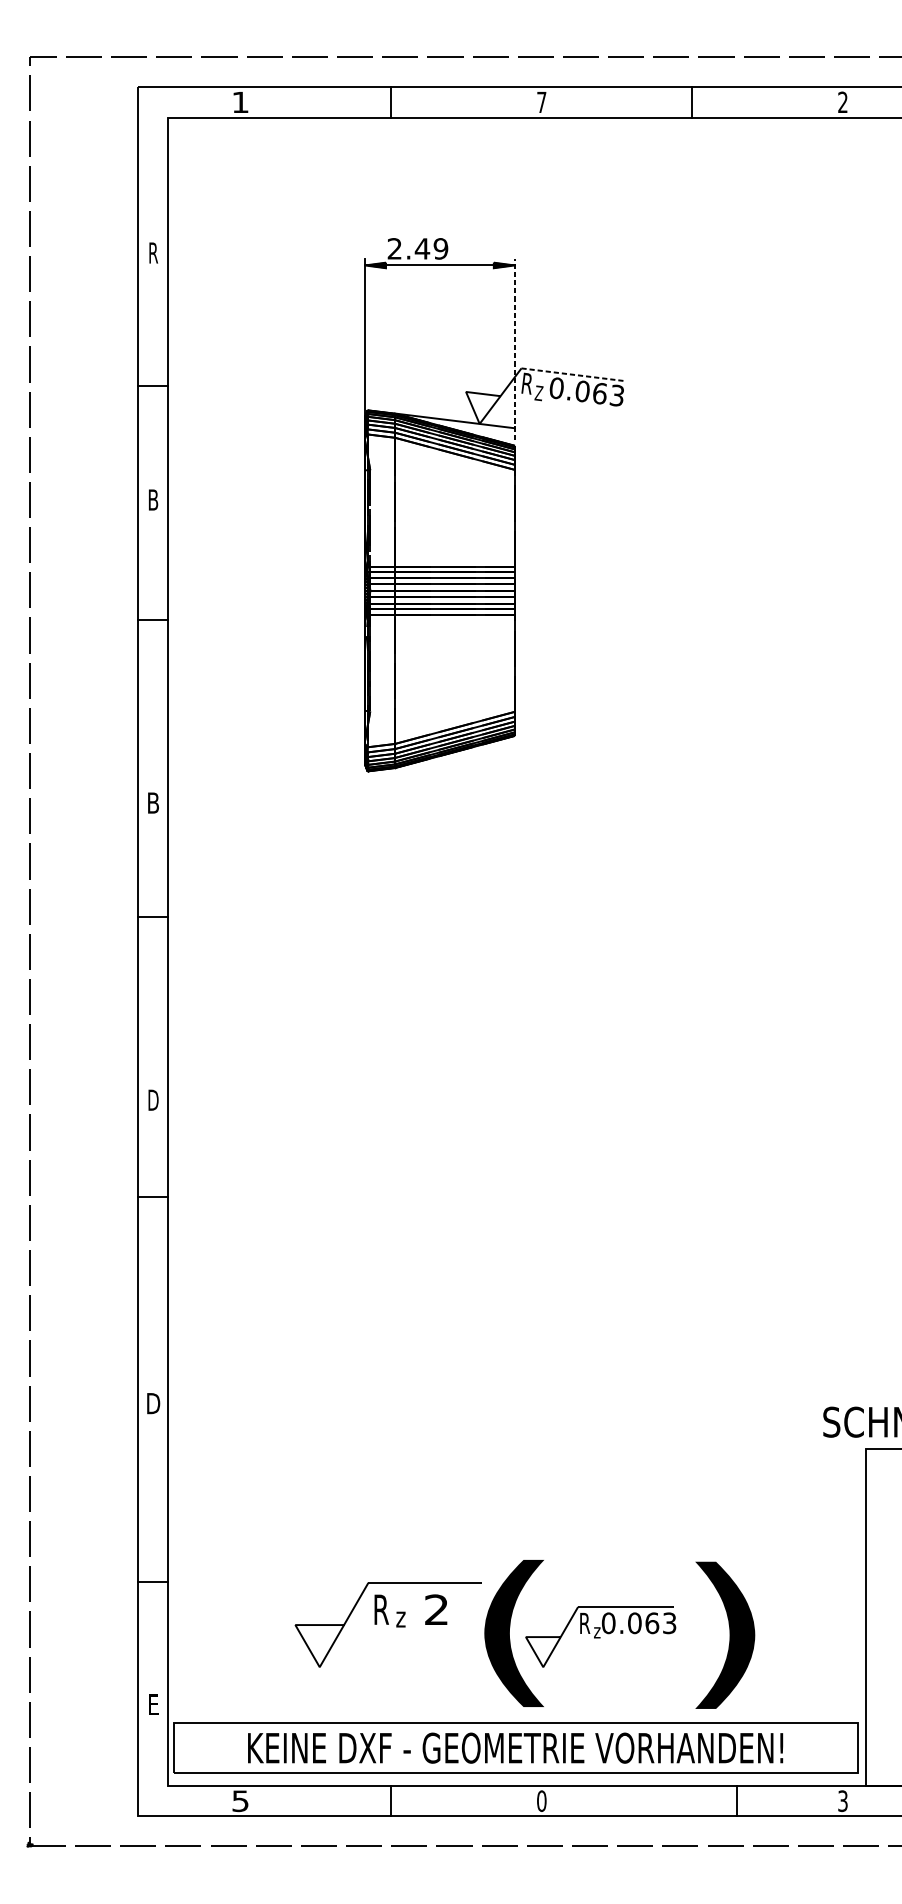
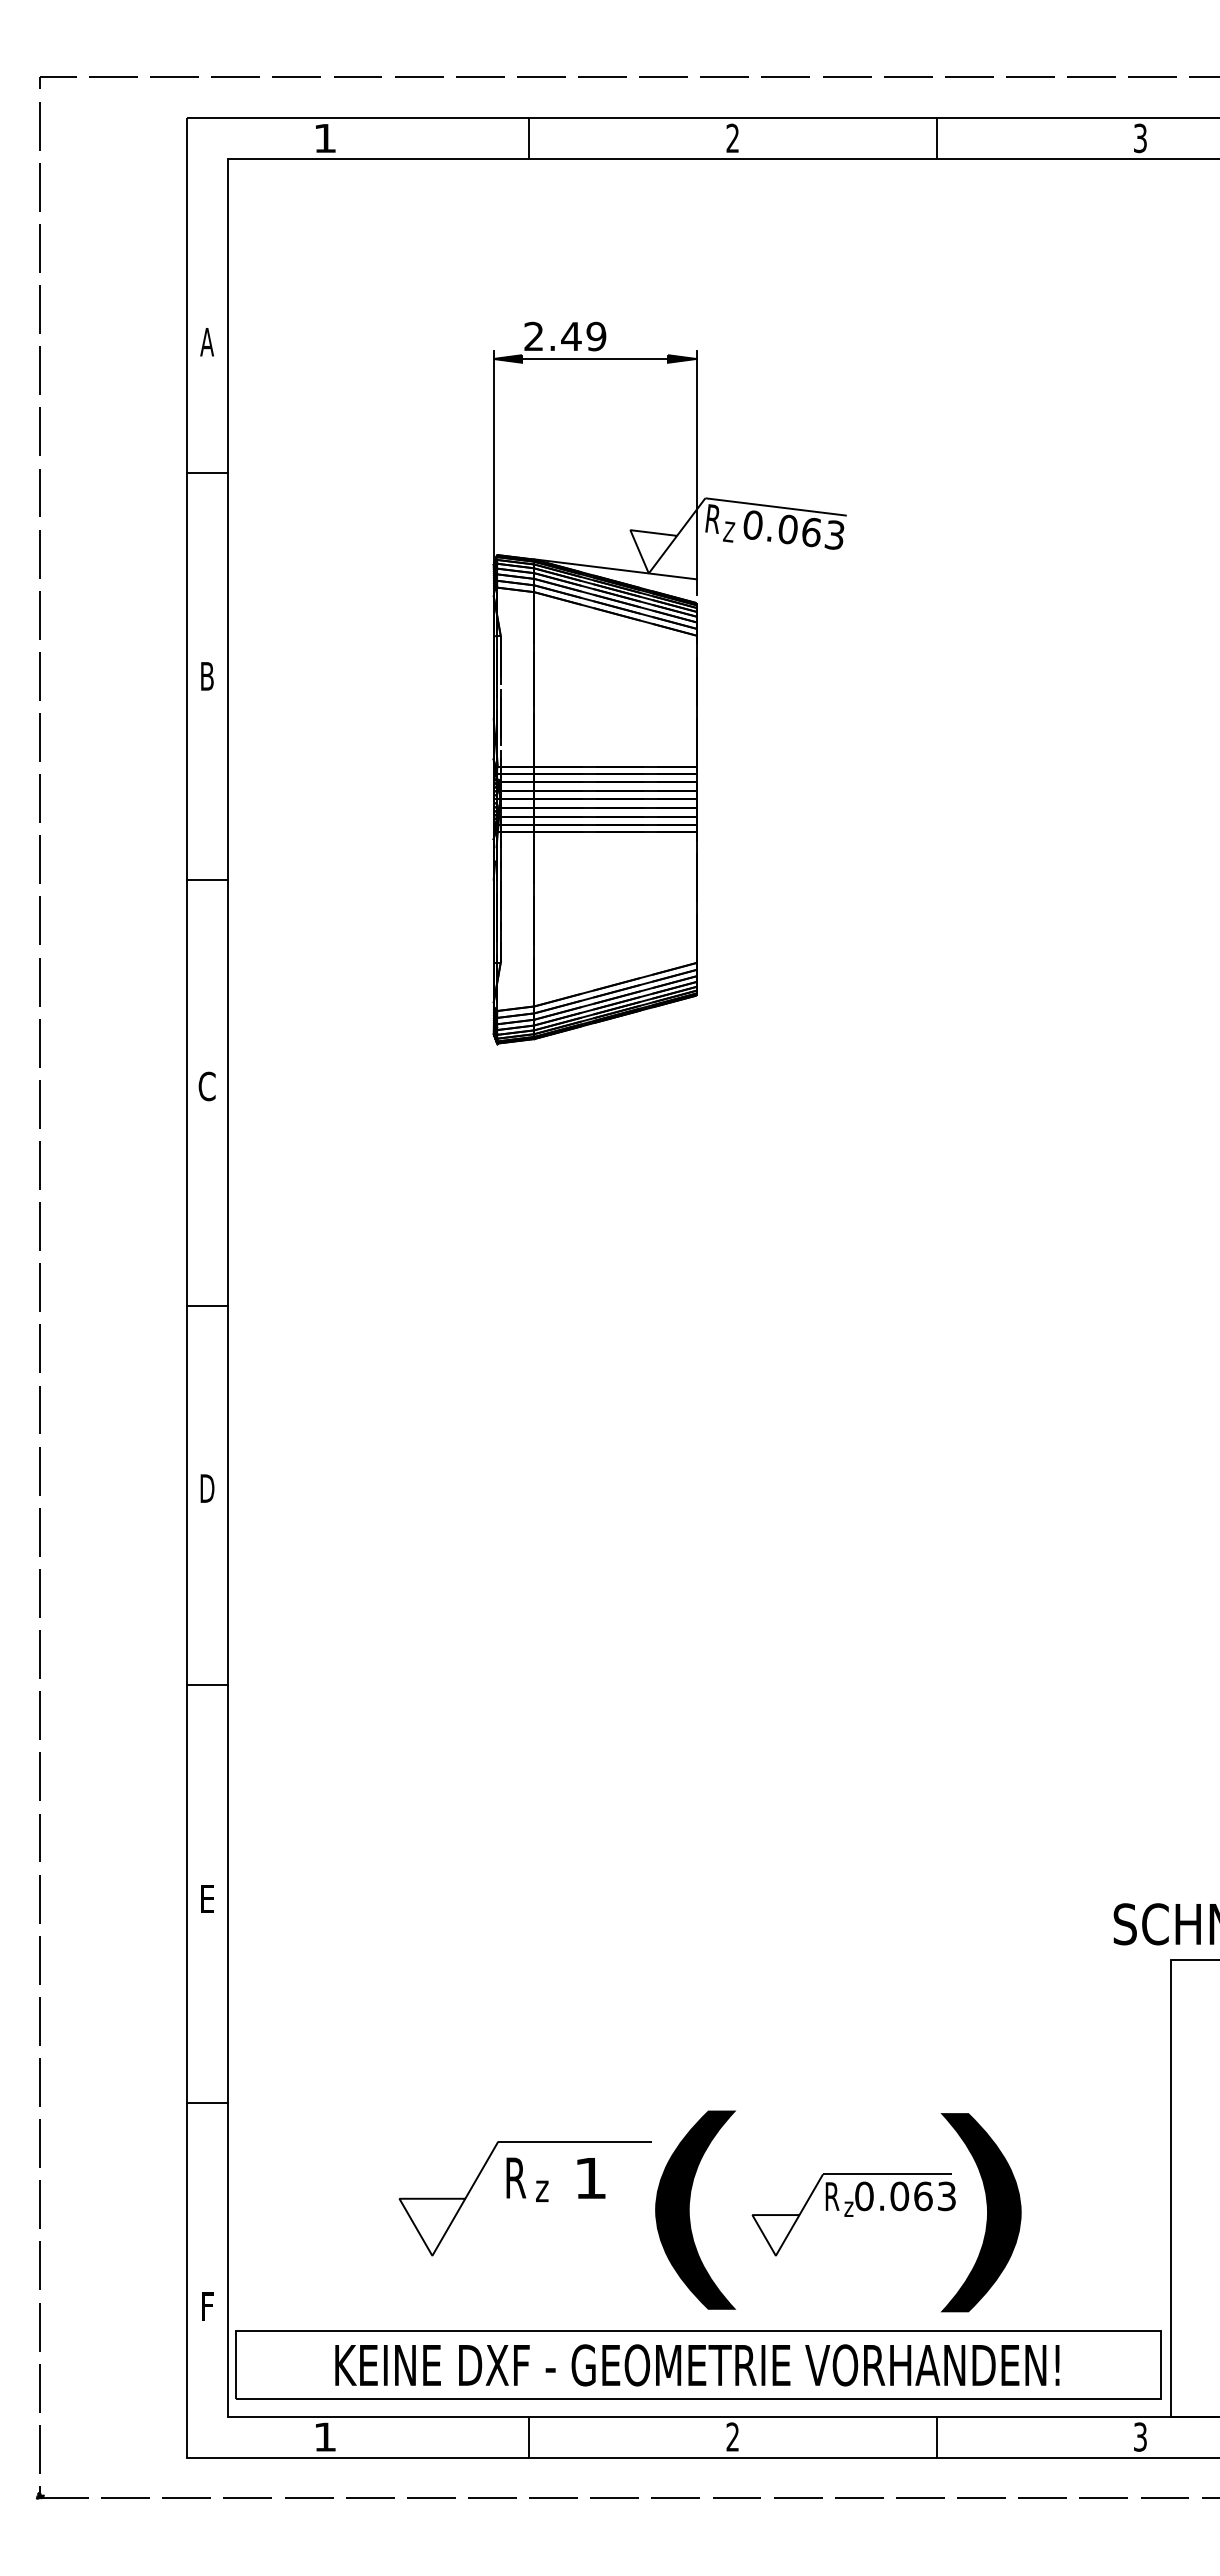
text: (541, 101) -> (732, 137), 7 -> 2
text: (843, 102) -> (1140, 138), 2 -> 3
text: (152, 253) -> (206, 342), R -> A
line: (514, 349) -> (696, 472), dashed -> solid
line: (574, 375) -> (776, 507), dashed -> solid
line: (152, 386) -> (206, 472), moved
line: (152, 620) -> (206, 880), moved
text: (152, 803) -> (206, 1086), B -> C
line: (152, 916) -> (206, 1305), moved
line: (152, 1196) -> (206, 1685), moved
text: (153, 1403) -> (207, 1898), D -> E
line: (152, 1581) -> (206, 2102), moved
text: (436, 1609) -> (590, 2177), 2 -> 1
part: (600, 1636) -> (853, 2214), moved
text: (153, 1704) -> (207, 2306), E -> F
text: (240, 1800) -> (324, 2436), 5 -> 1
text: (541, 1800) -> (732, 2436), 0 -> 2
line: (736, 1800) -> (936, 2436), moved

